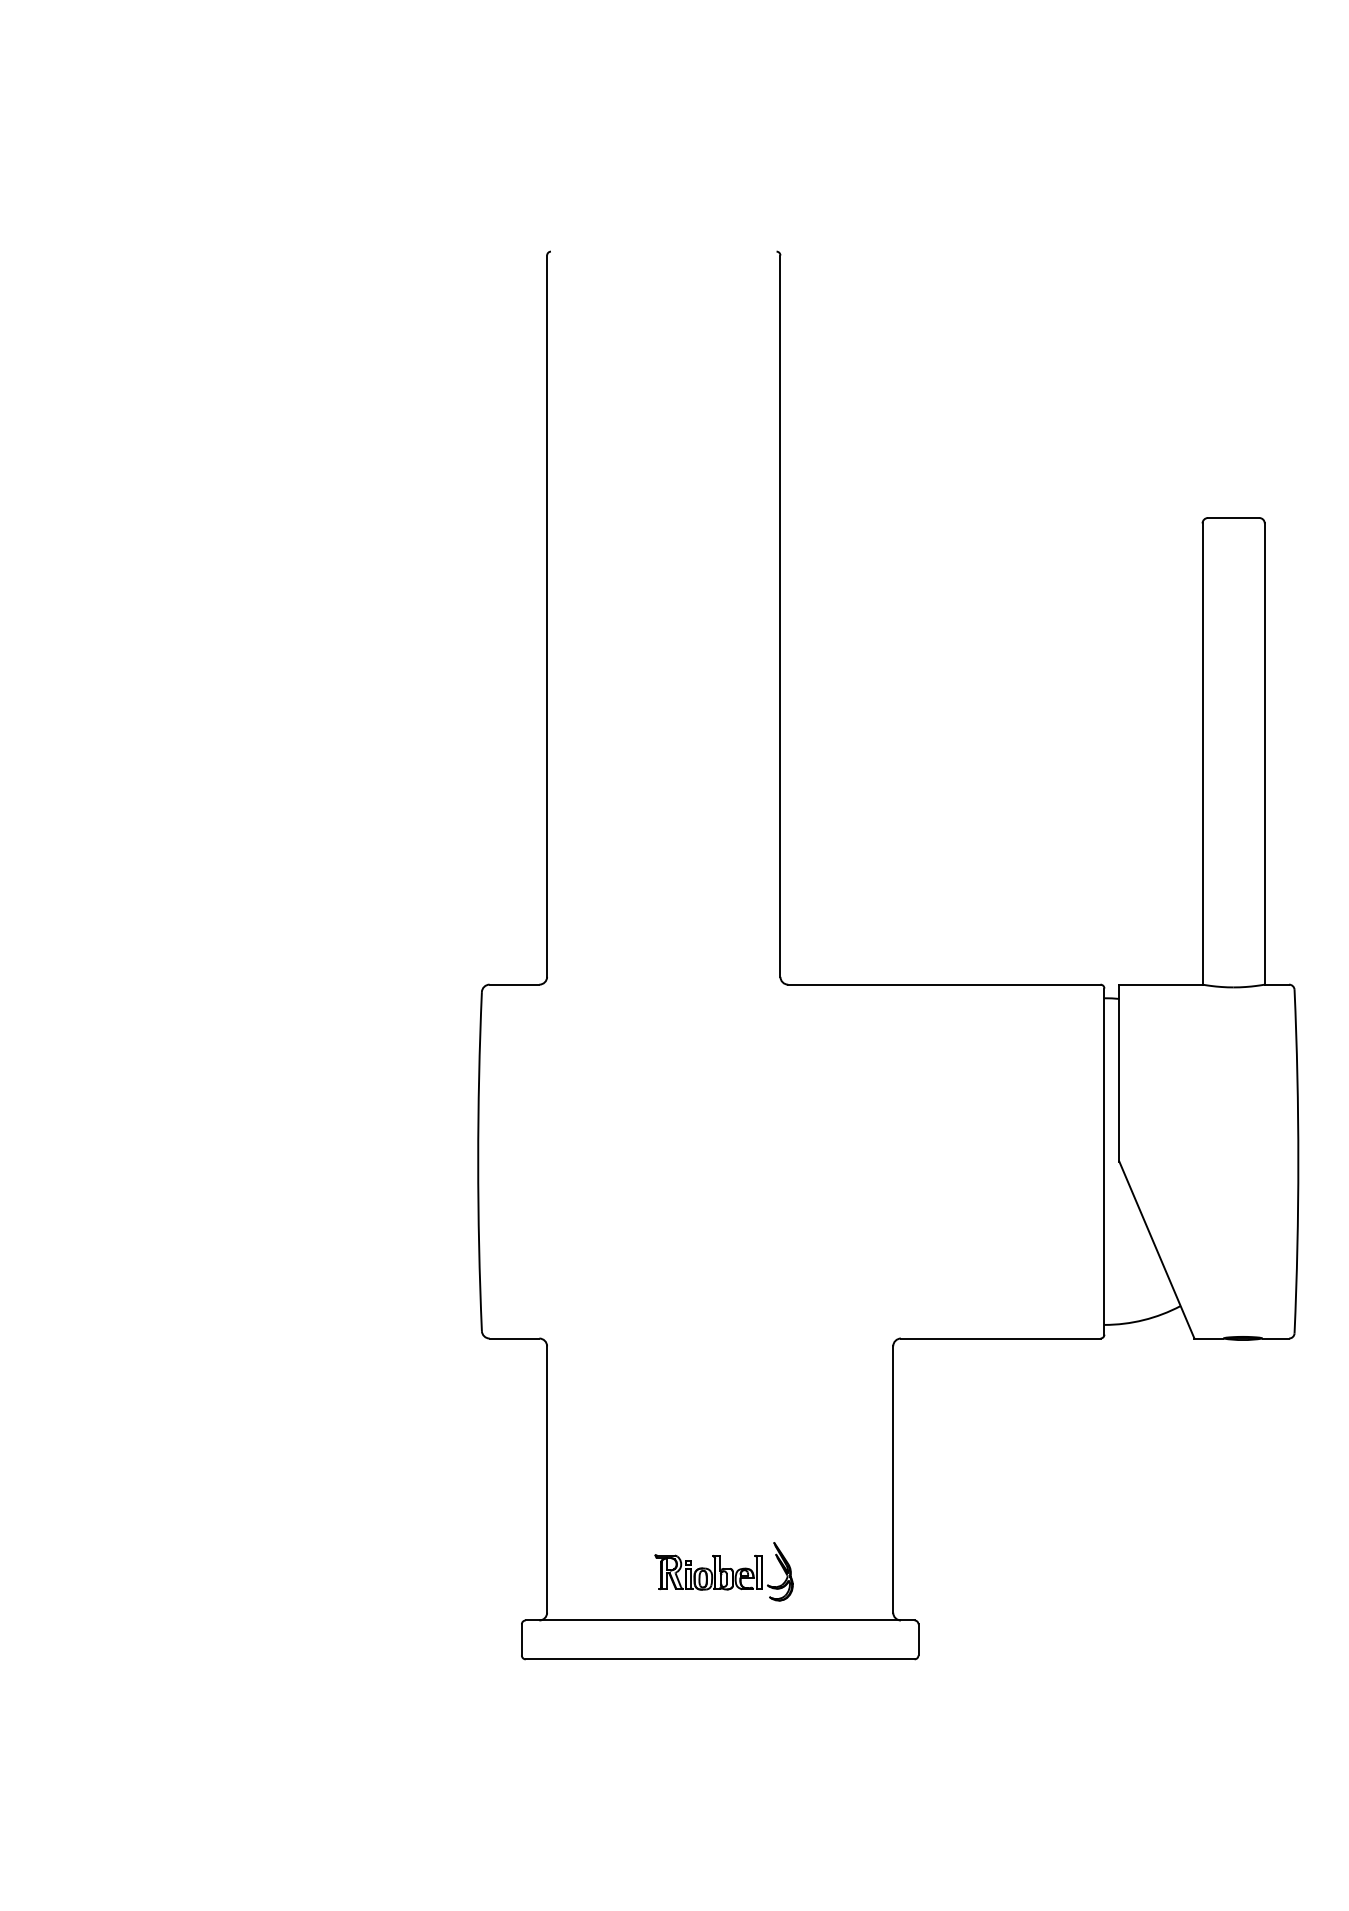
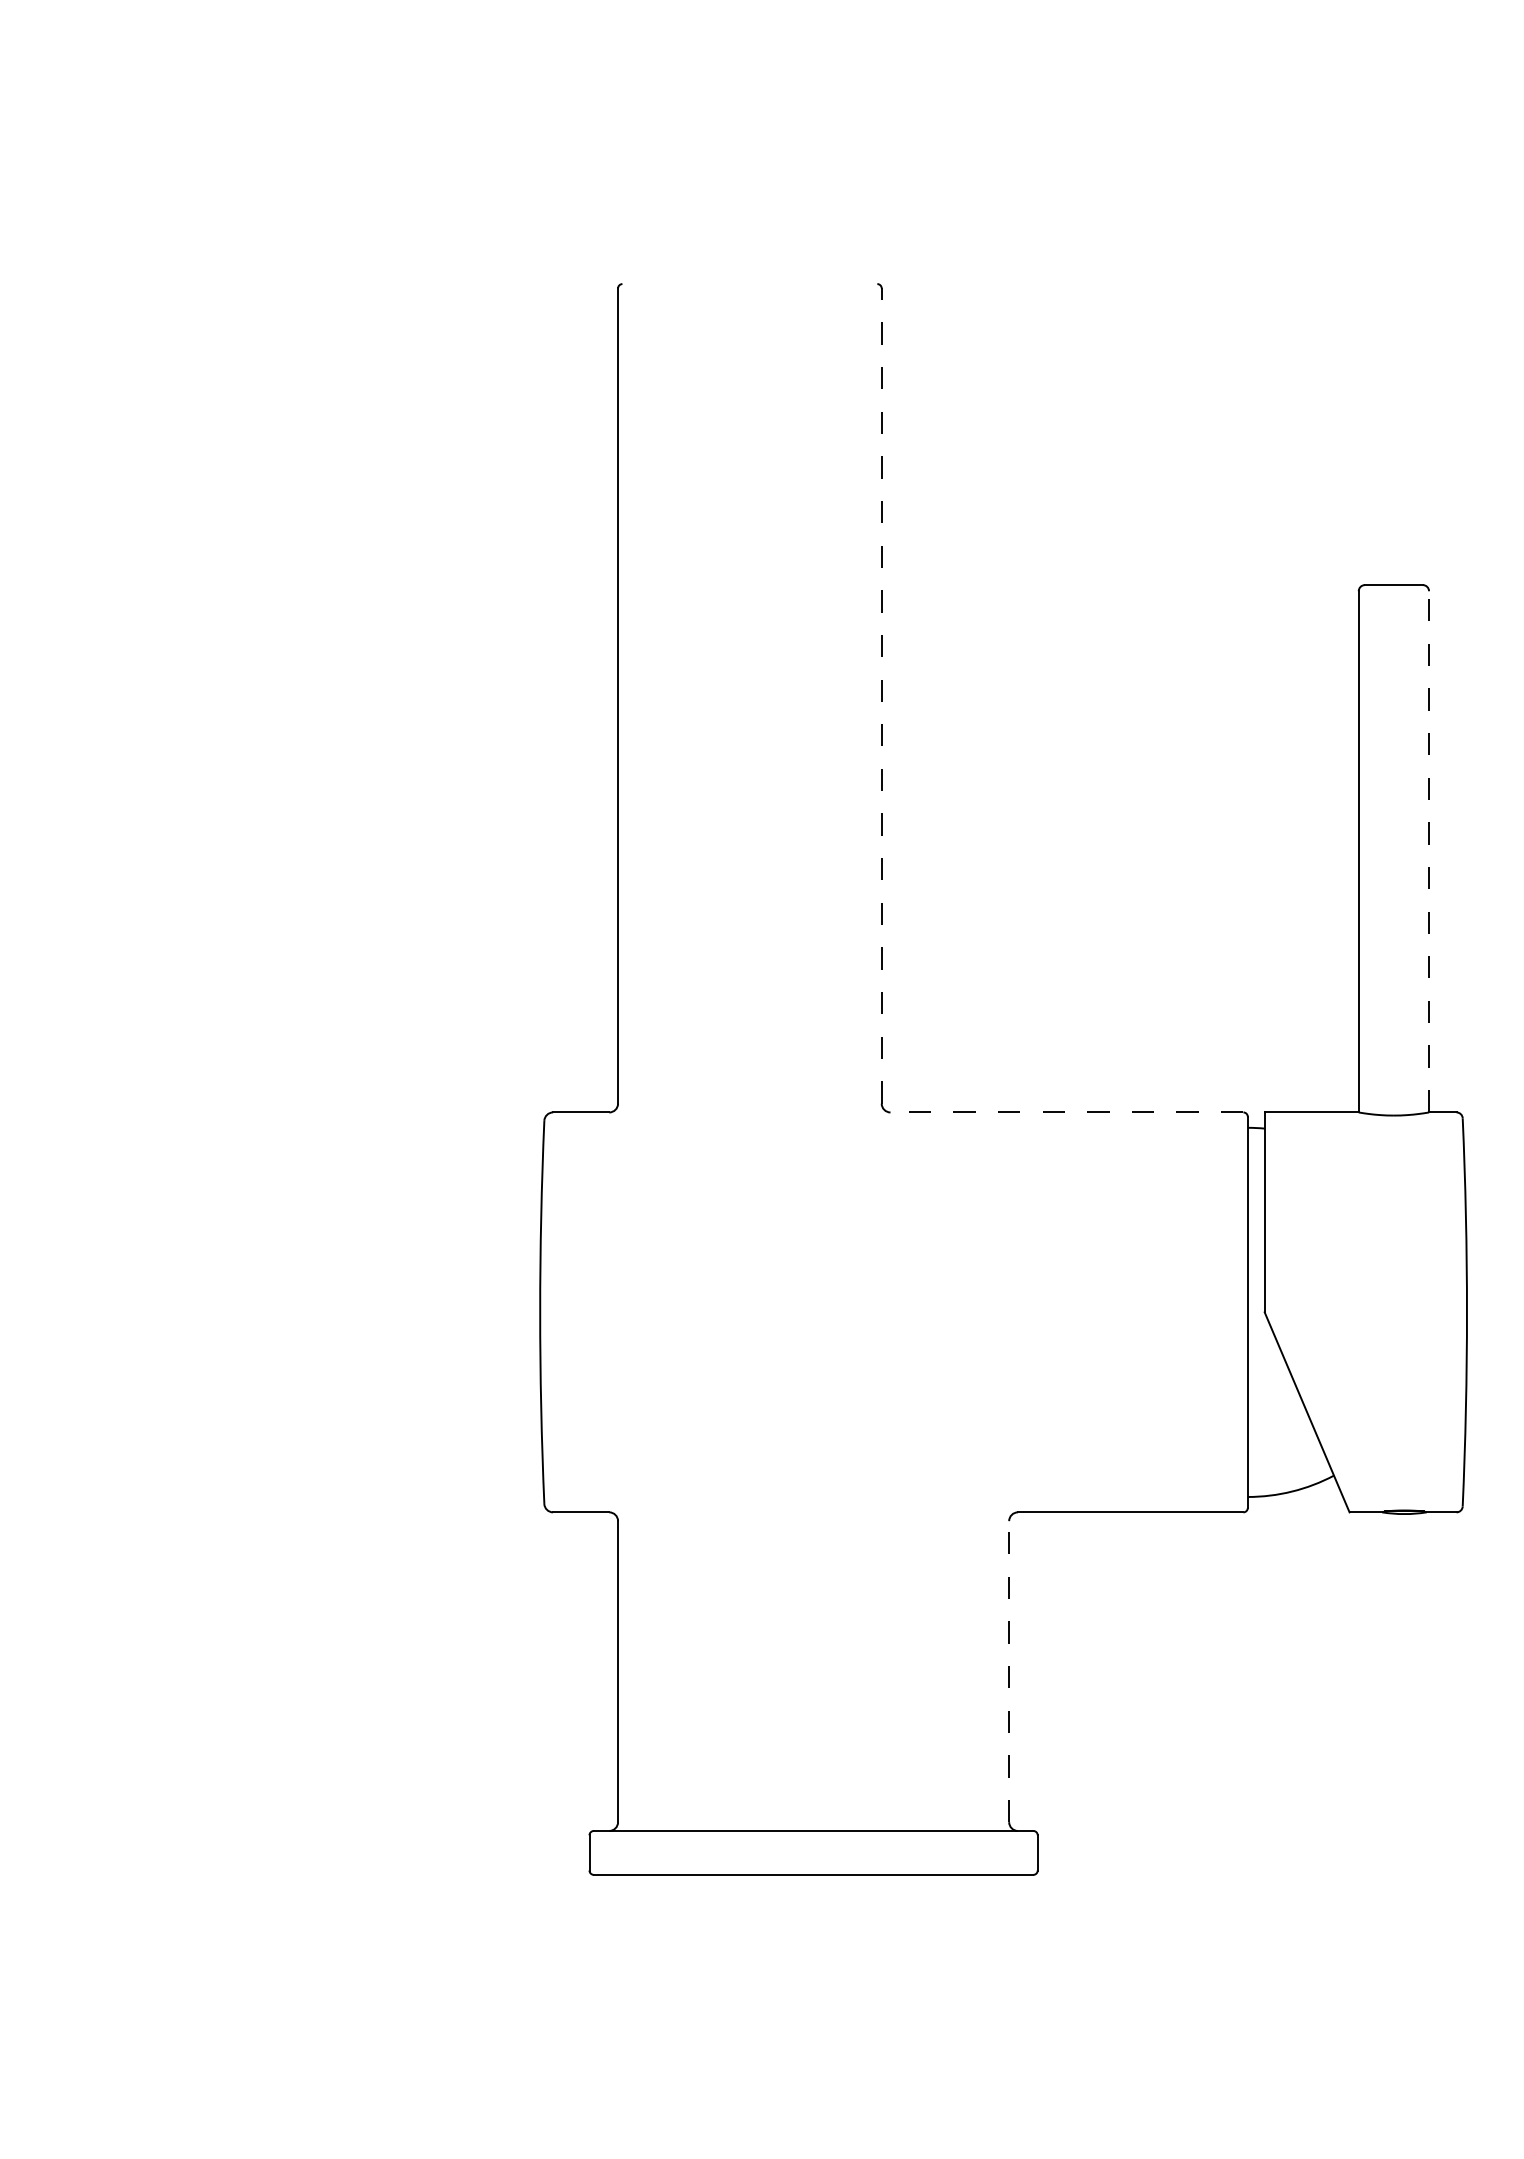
line: (780, 616) -> (881, 696), solid -> dashed
line: (1265, 753) -> (1429, 851), solid -> dashed
line: (943, 984) -> (1066, 1112), solid -> dashed
line: (893, 1479) -> (1009, 1671), solid -> dashed
part: (723, 1571) -> (817, 1775), removed

